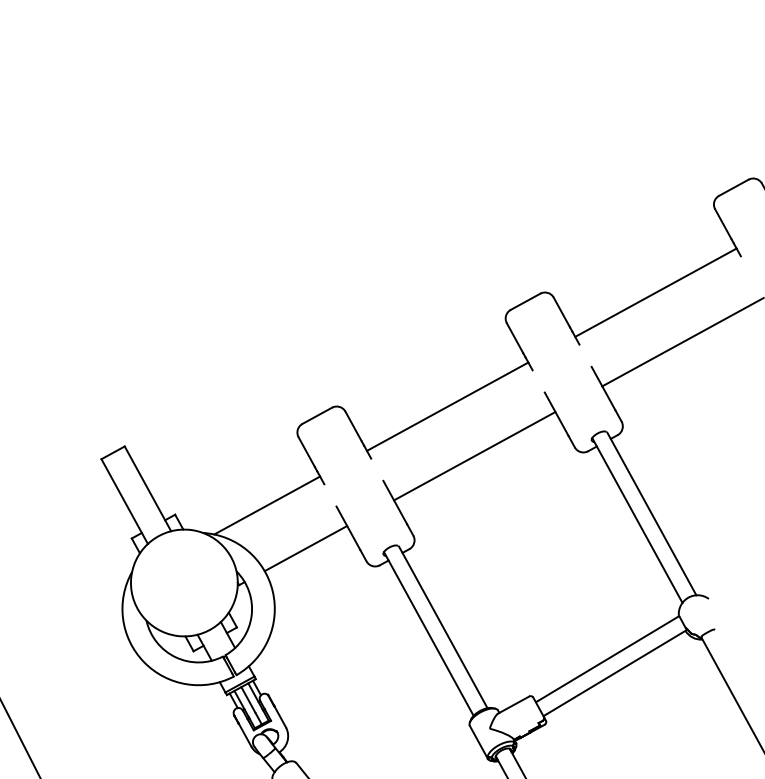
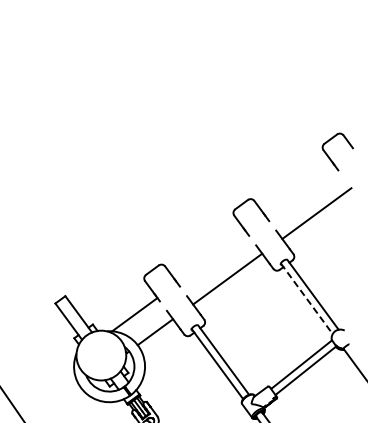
line: (654, 292) -> (300, 192), removed
line: (446, 405) -> (211, 257), removed
line: (636, 519) -> (306, 298), solid -> dashed

